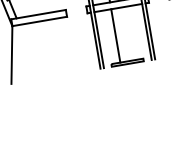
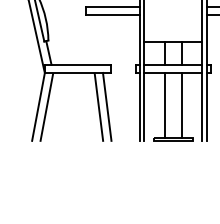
line: (129, 32) -> (181, 104), added
line: (67, 45) -> (106, 106), added
line: (61, 46) -> (98, 106), added
line: (18, 53) -> (46, 106), added

